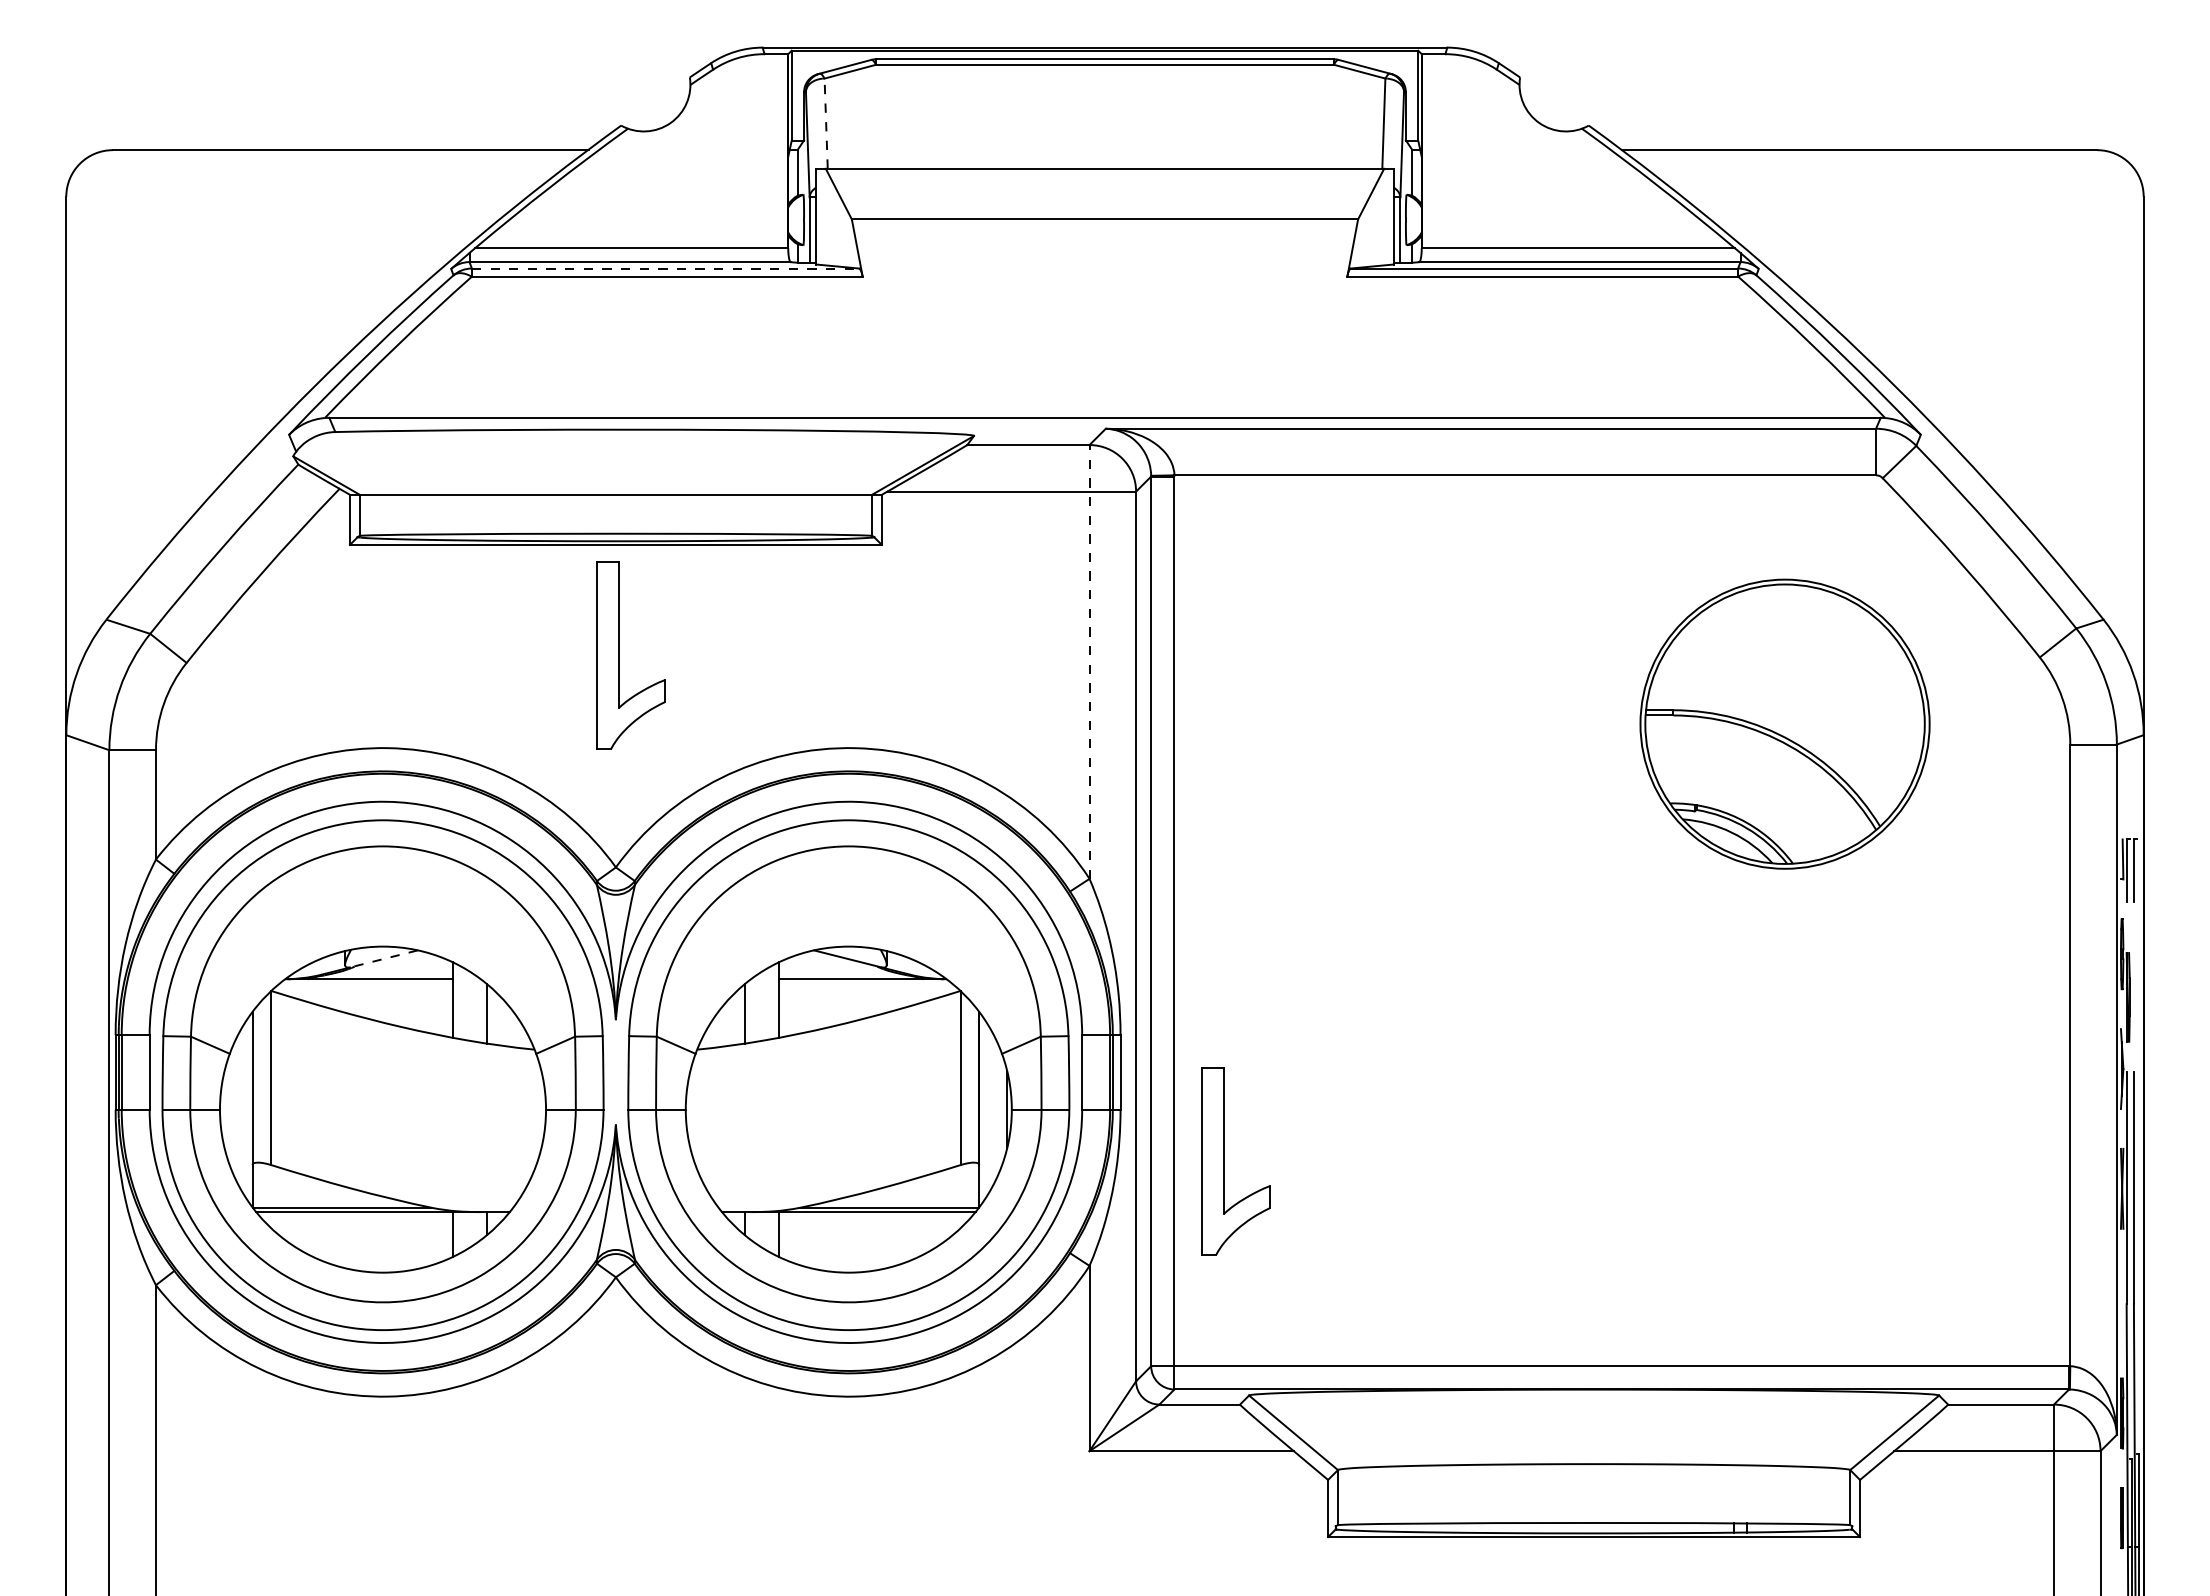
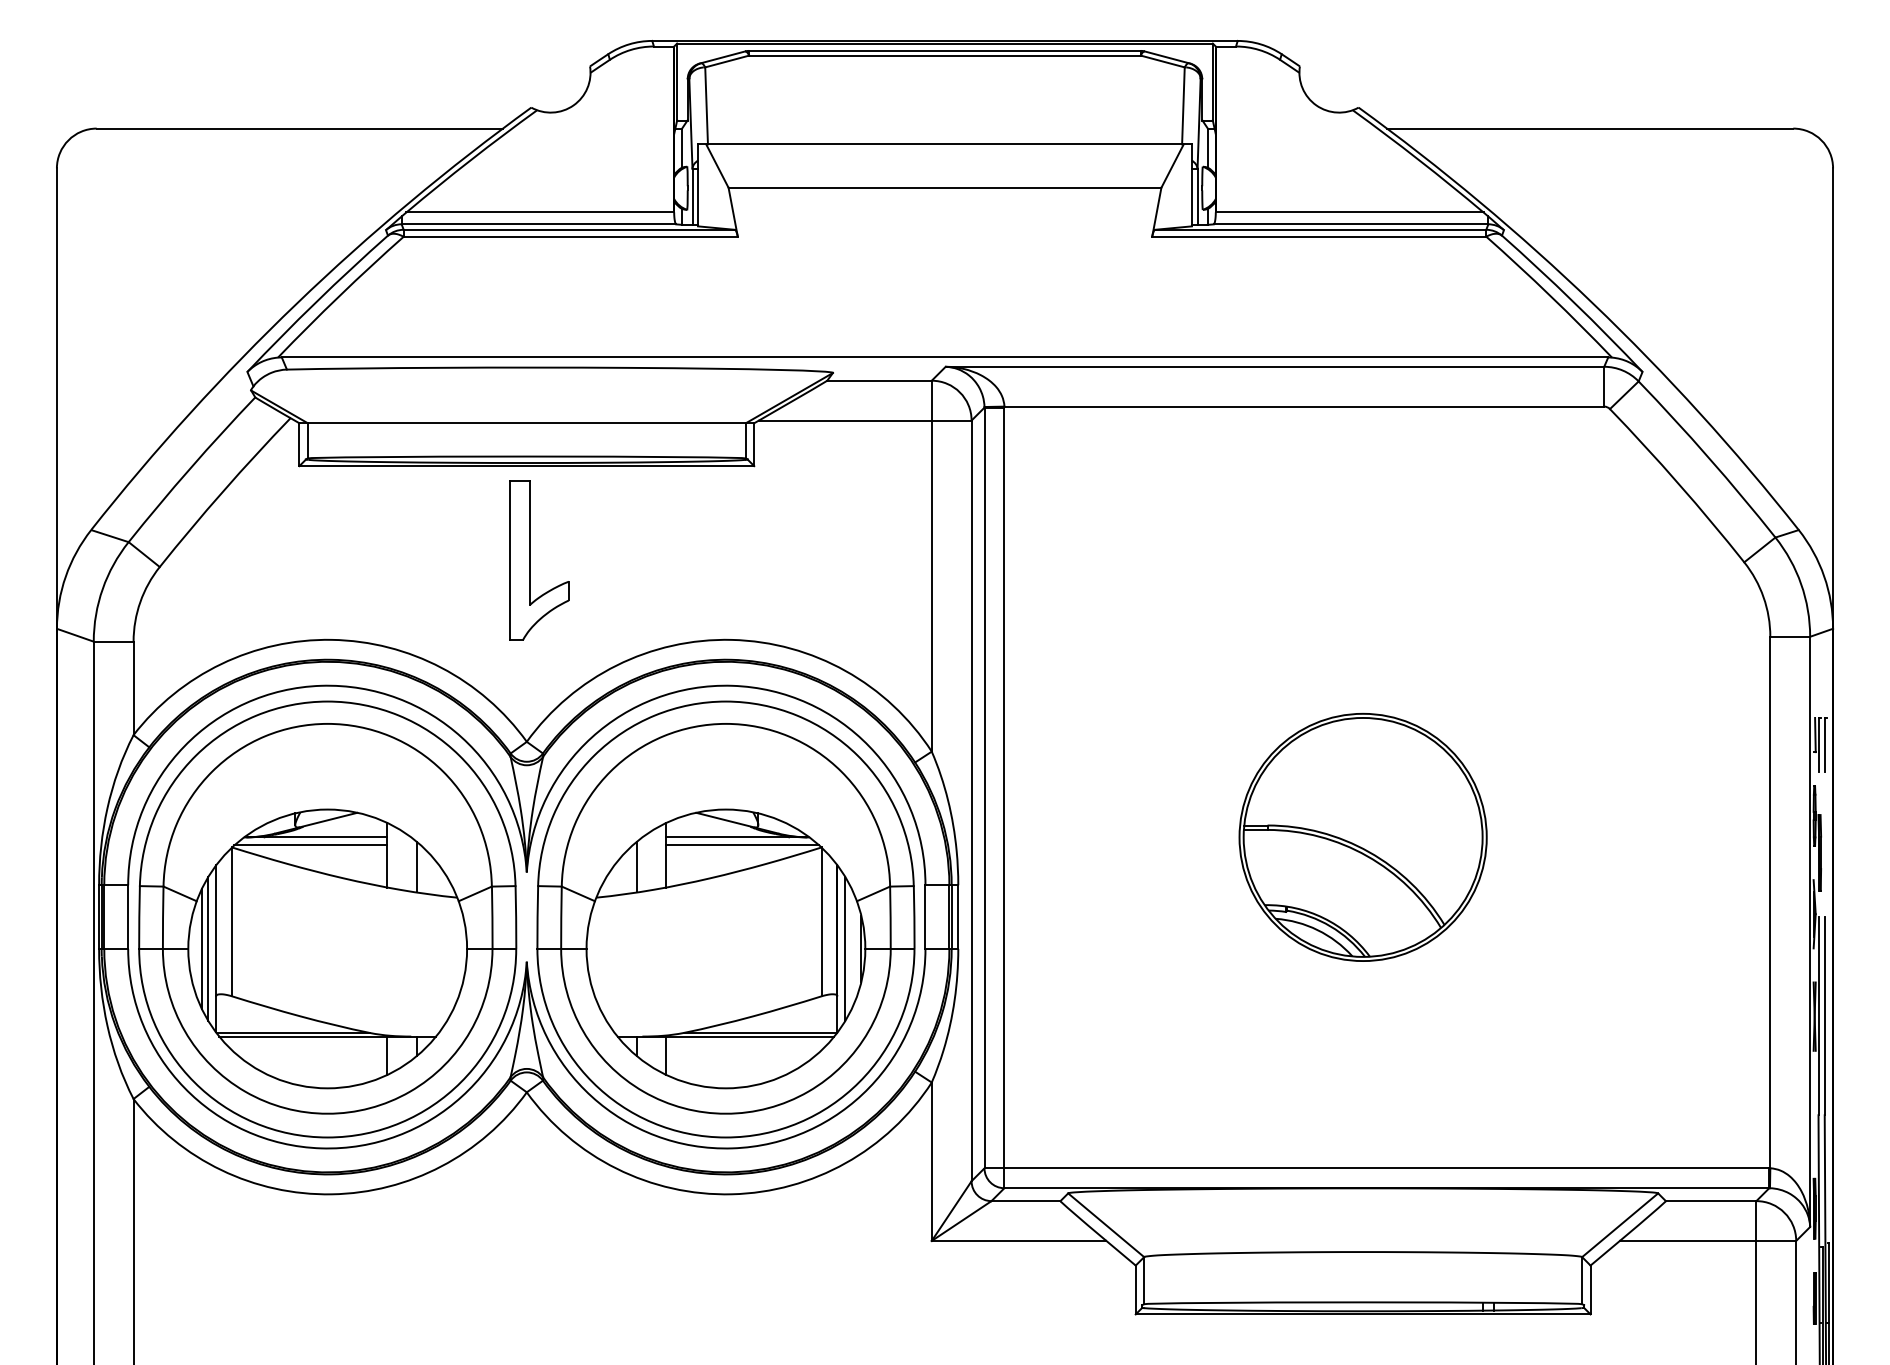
line: (826, 123) -> (706, 105), dashed -> solid
line: (665, 268) -> (569, 229), dashed -> solid
line: (1089, 661) -> (931, 565), dashed -> solid
part: (1784, 723) -> (1362, 836), moved
line: (383, 958) -> (328, 819), dashed -> solid
line: (362, 988) -> (310, 845), added
line: (867, 988) -> (741, 845), added
line: (235, 1109) -> (201, 948), added
line: (243, 1109) -> (208, 948), added
line: (988, 1109) -> (845, 948), added
part: (1224, 1161) -> (1047, 993), removed

